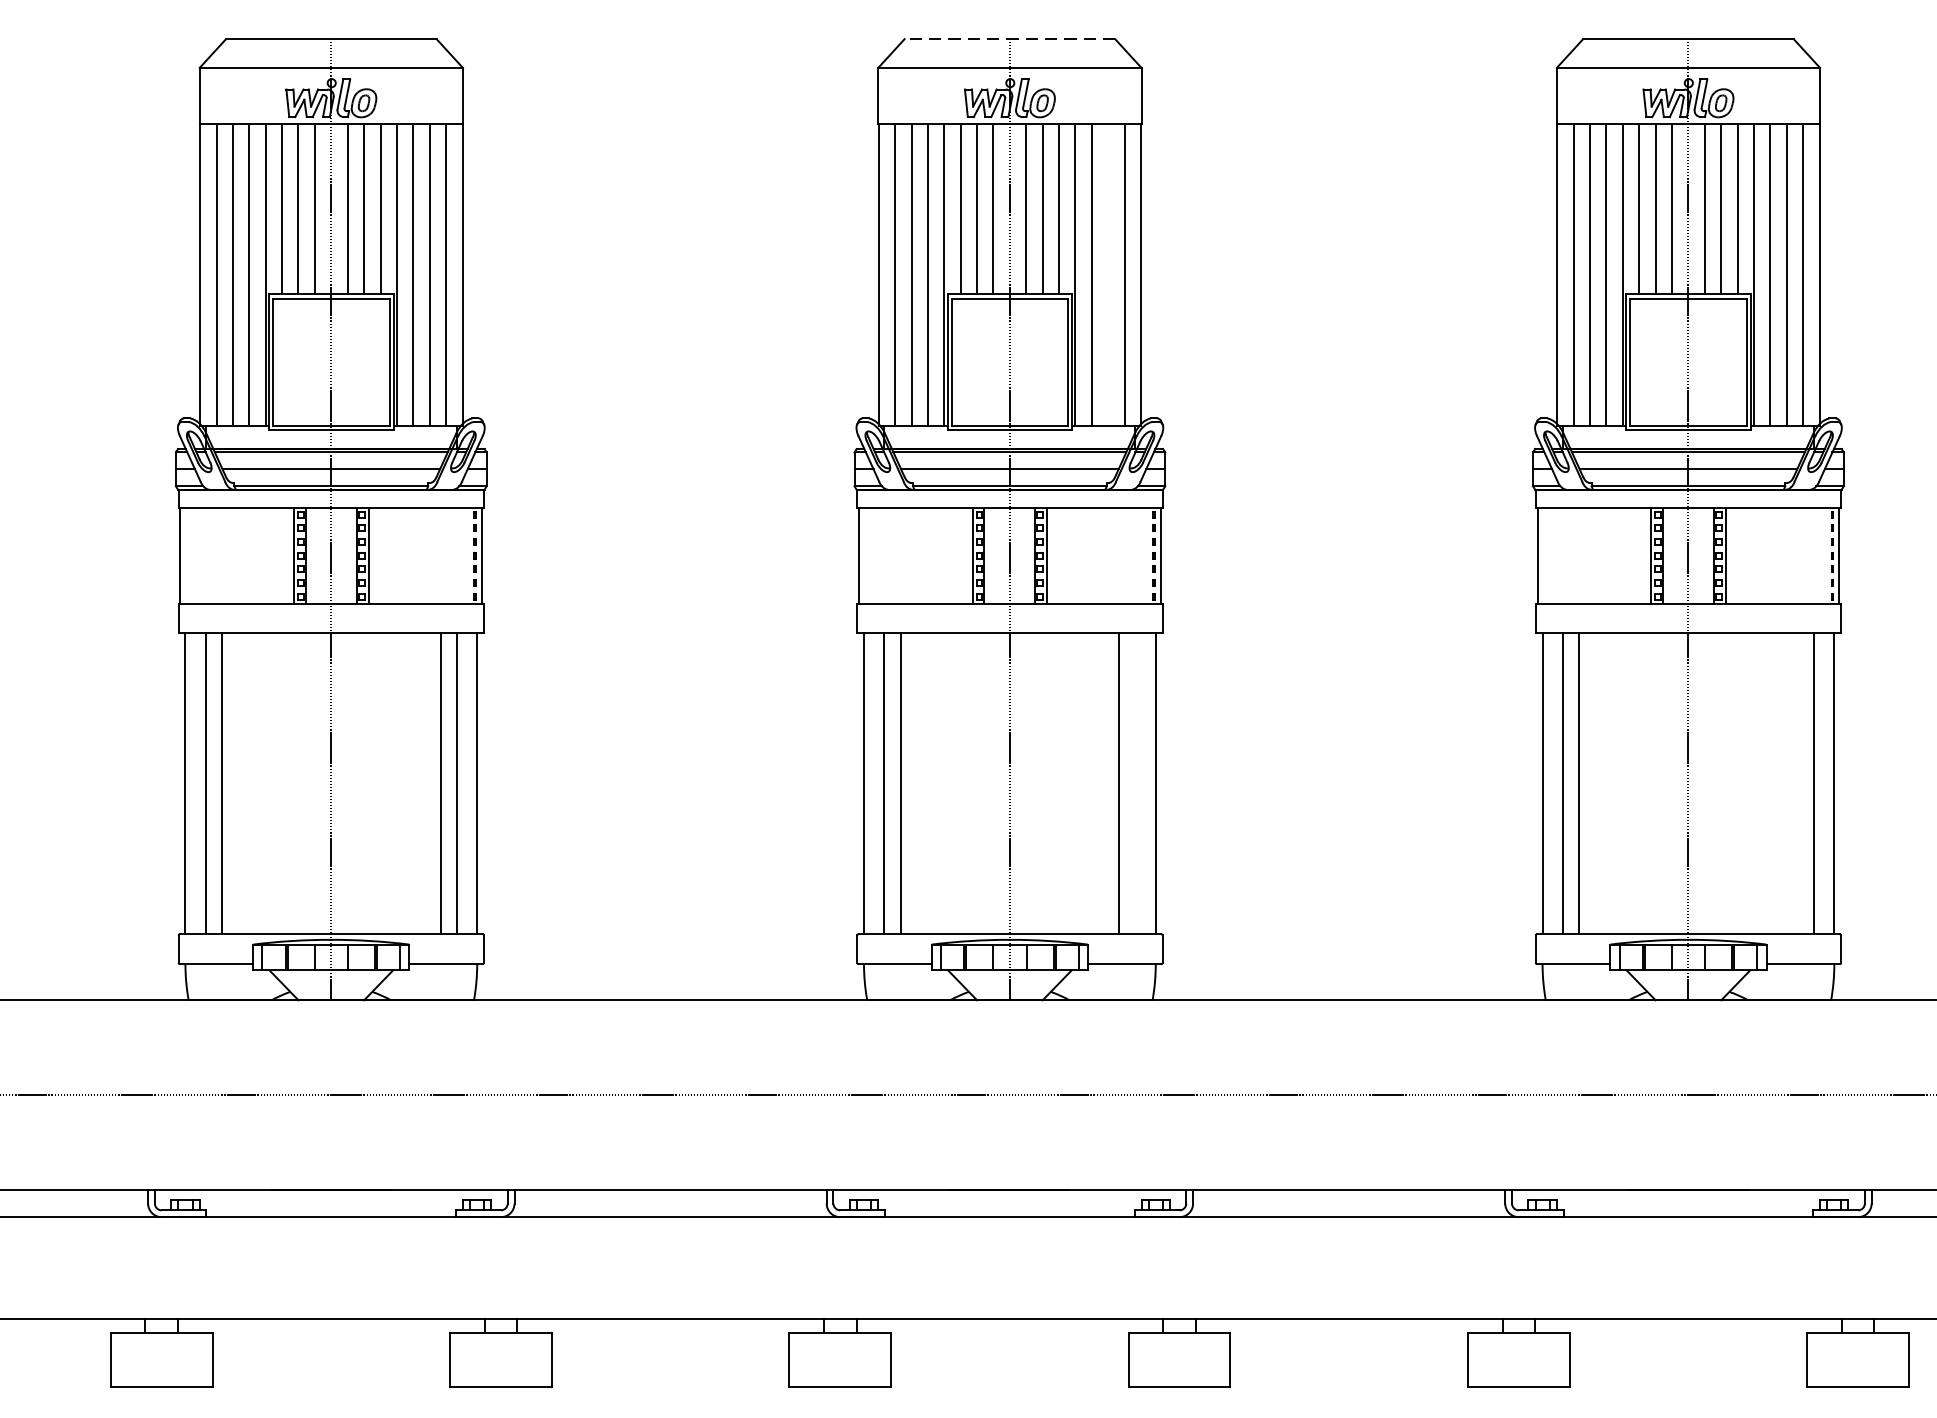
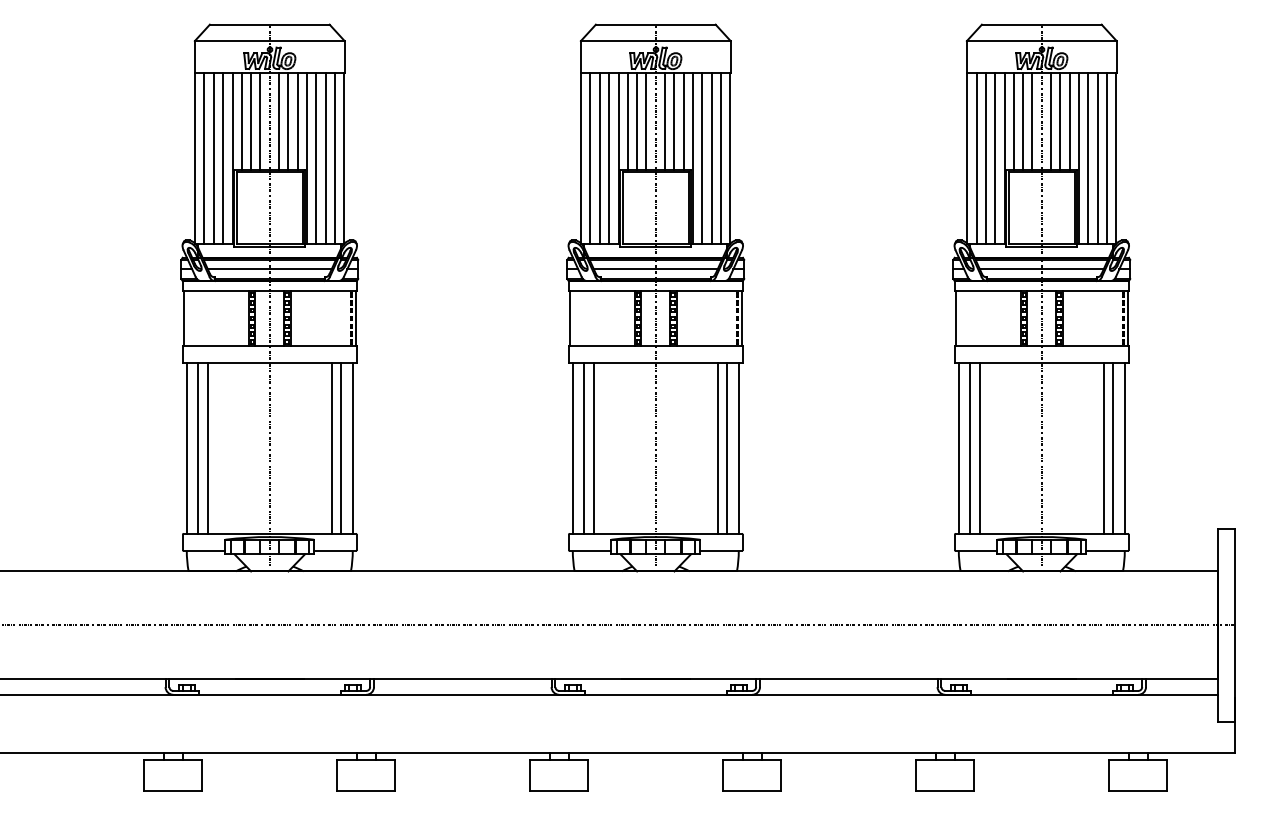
line: (1009, 38) -> (655, 24), dashed -> solid
line: (1107, 274) -> (711, 158), added
line: (1135, 782) -> (727, 447), added
line: (1798, 782) -> (1104, 447), added

